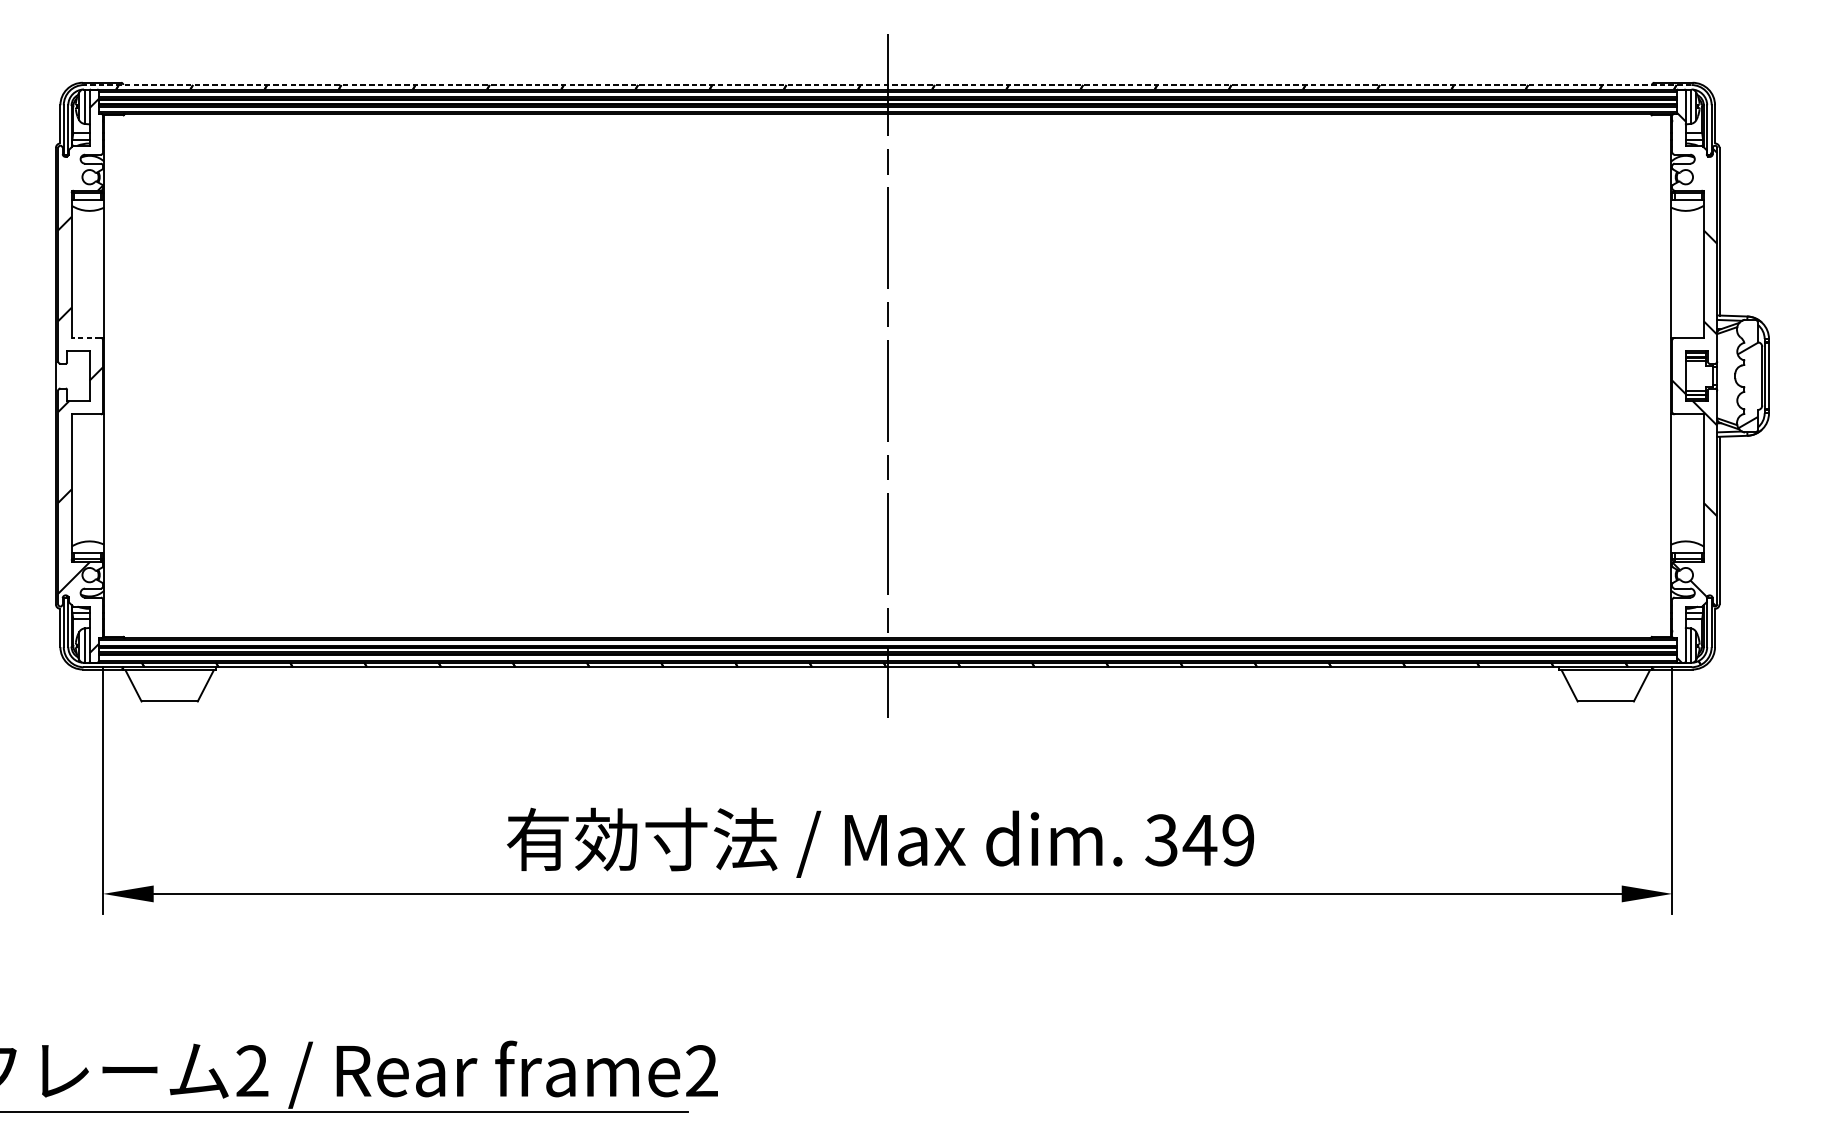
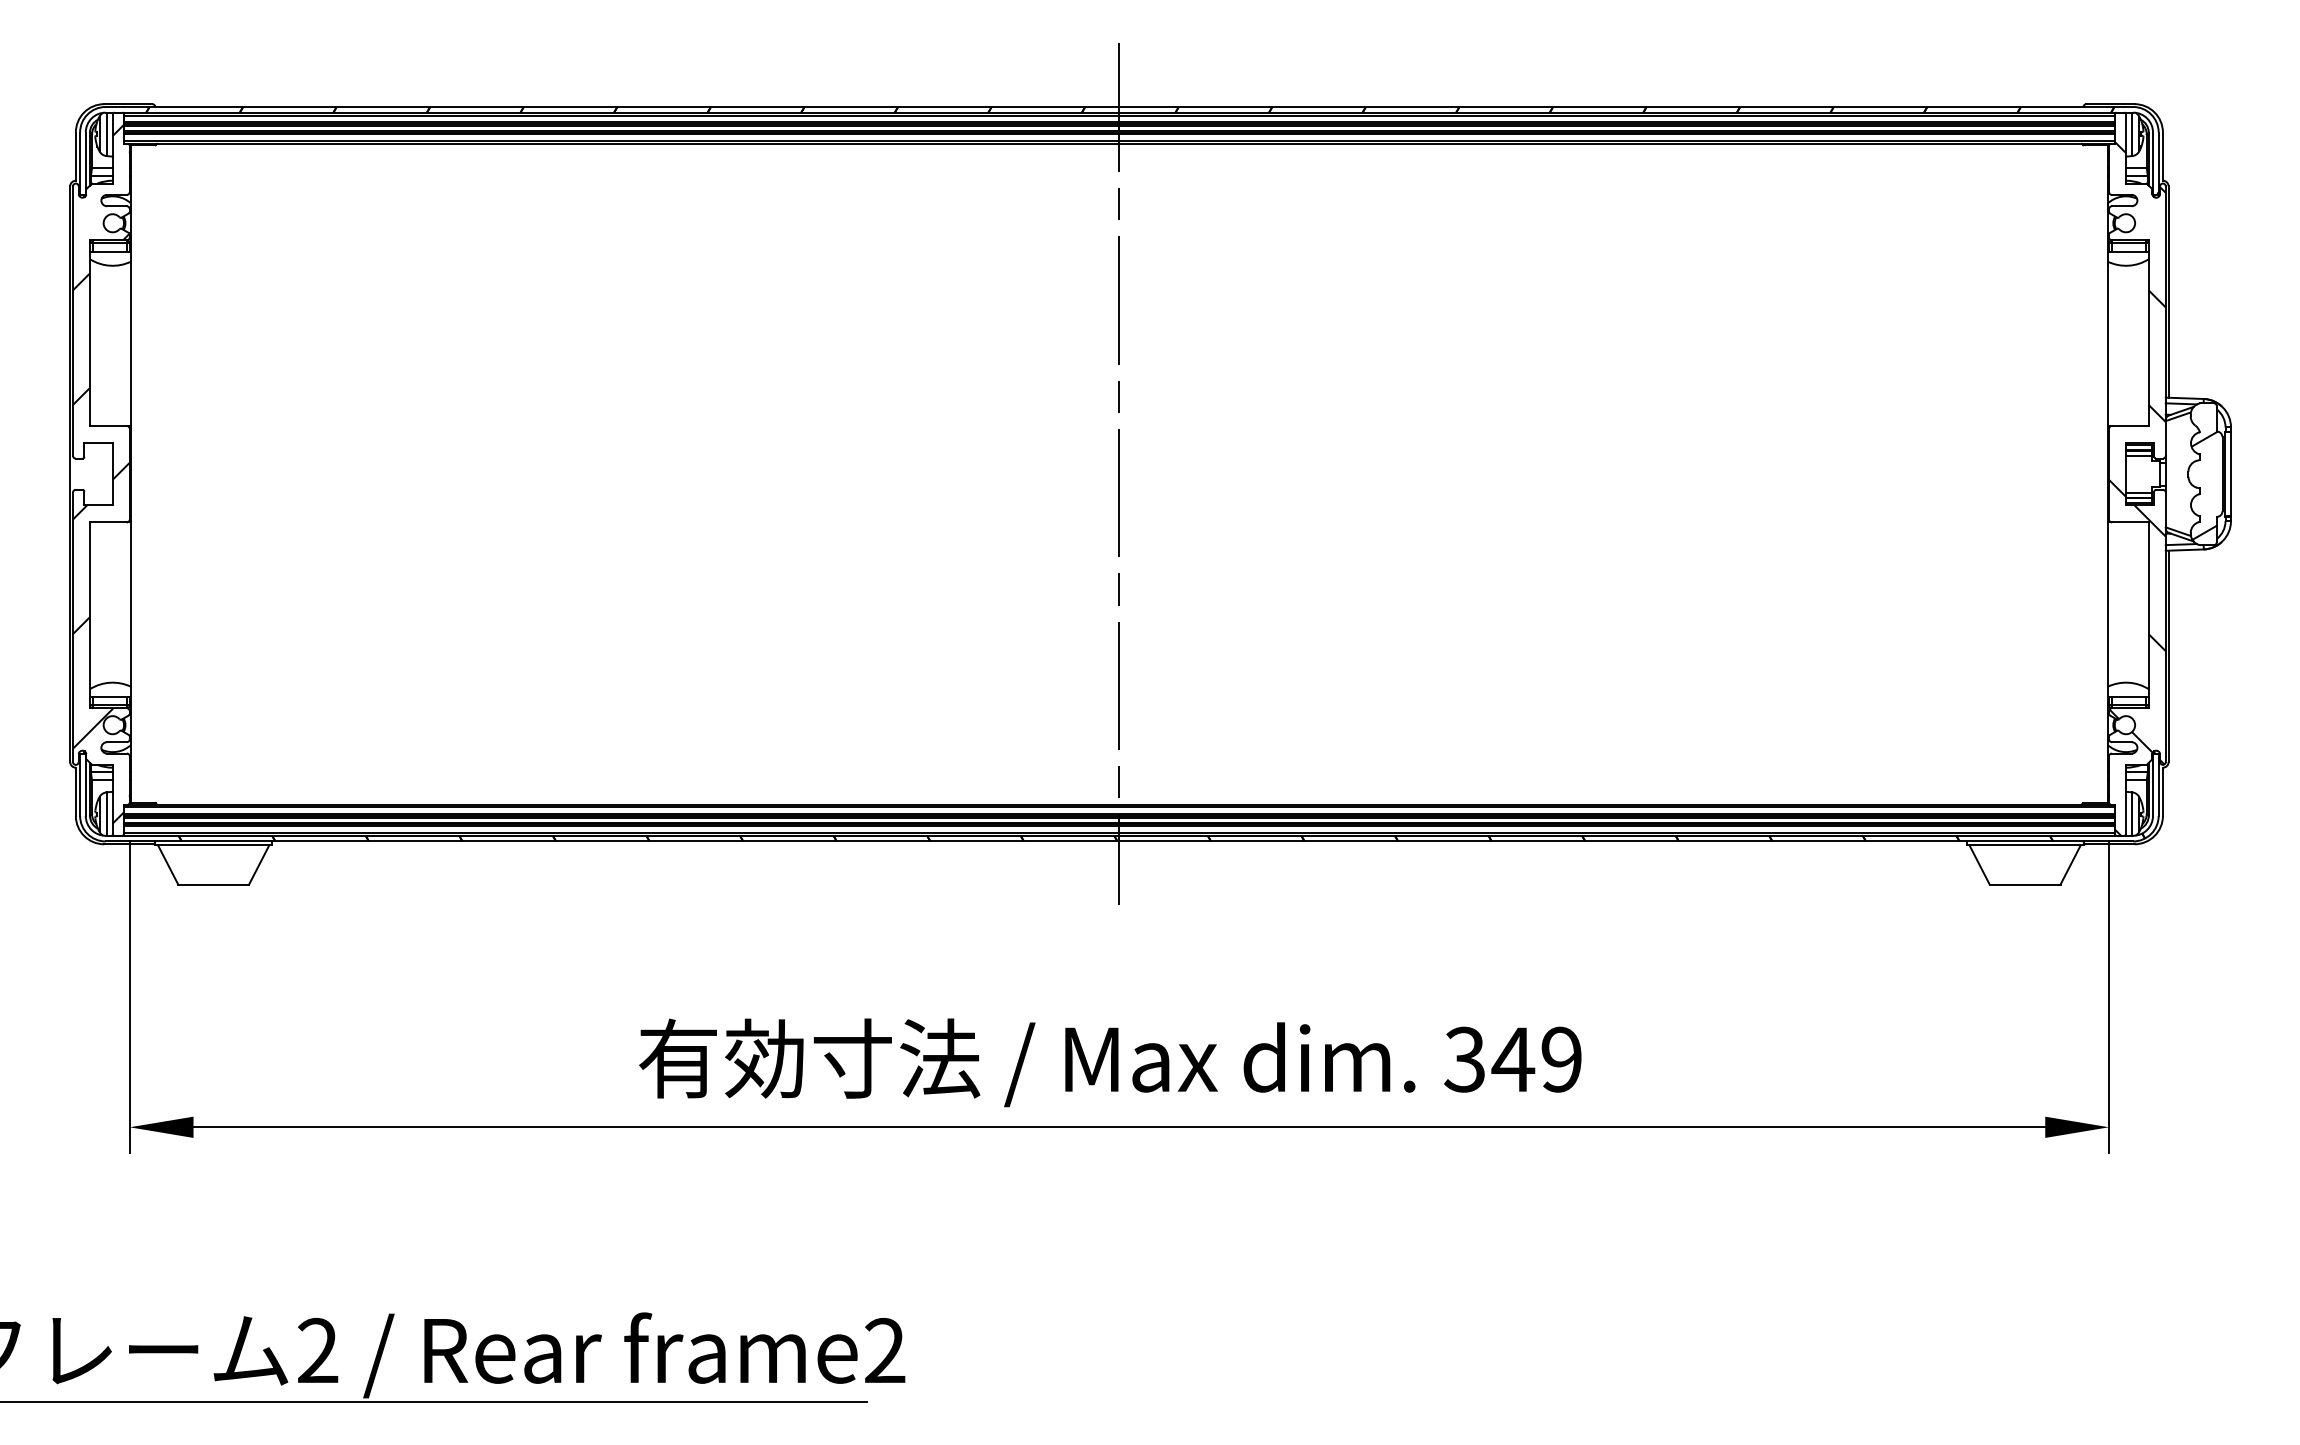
line: (887, 85) -> (1119, 107), dashed -> solid
line: (85, 338) -> (107, 426), dashed -> solid

